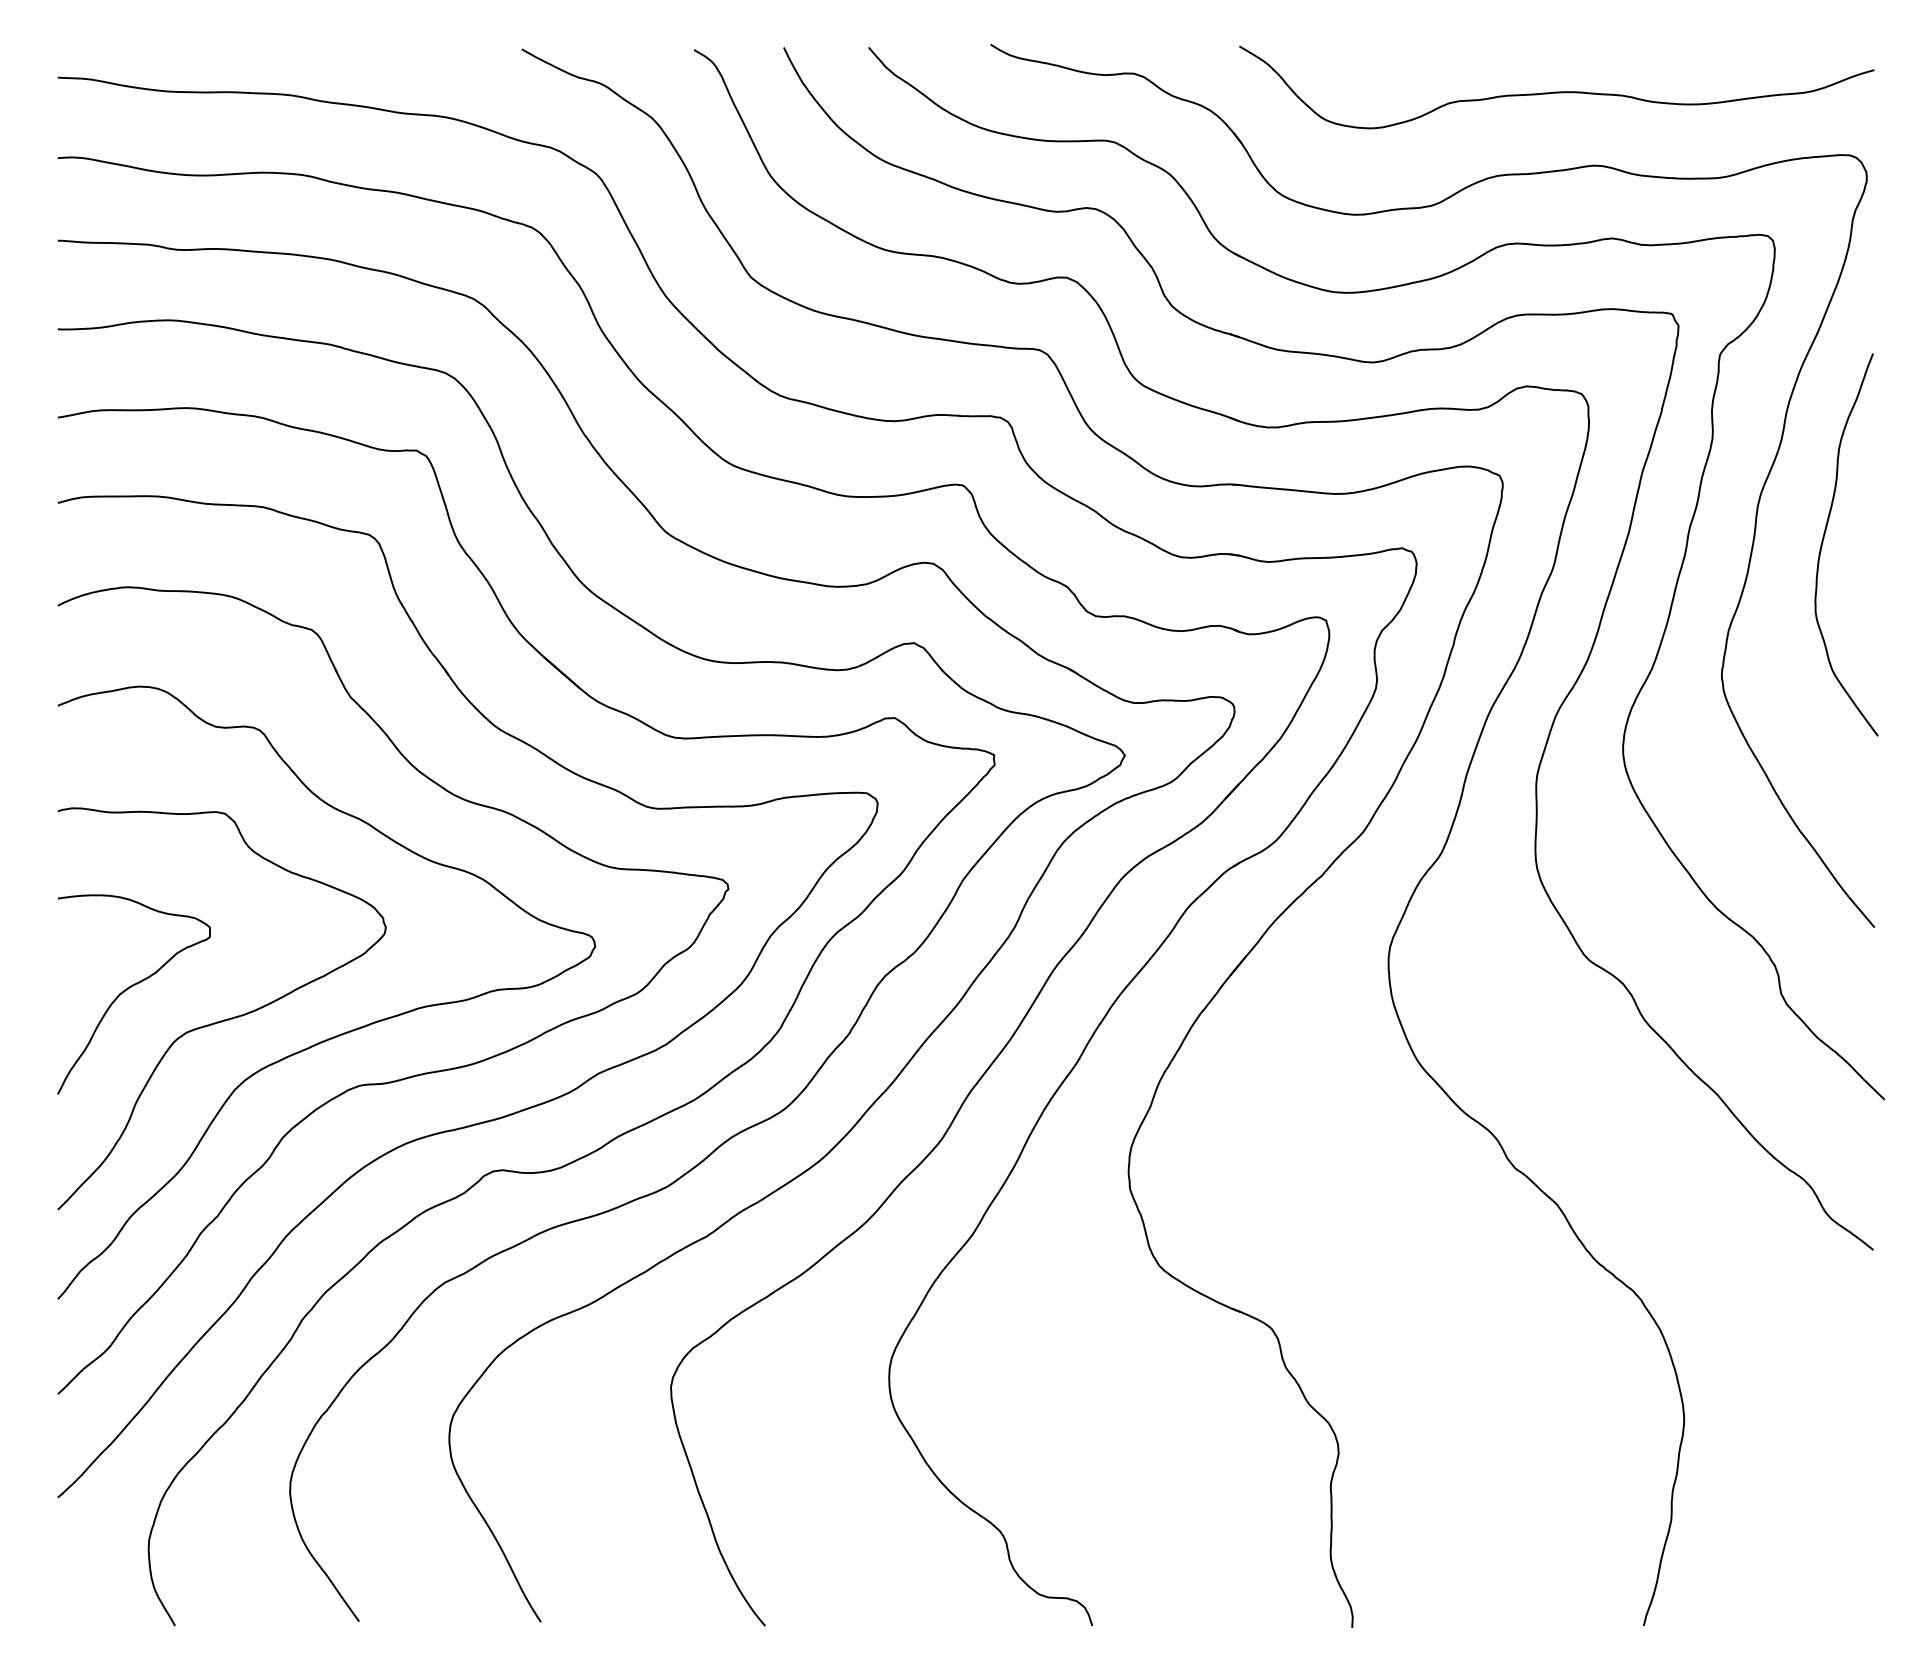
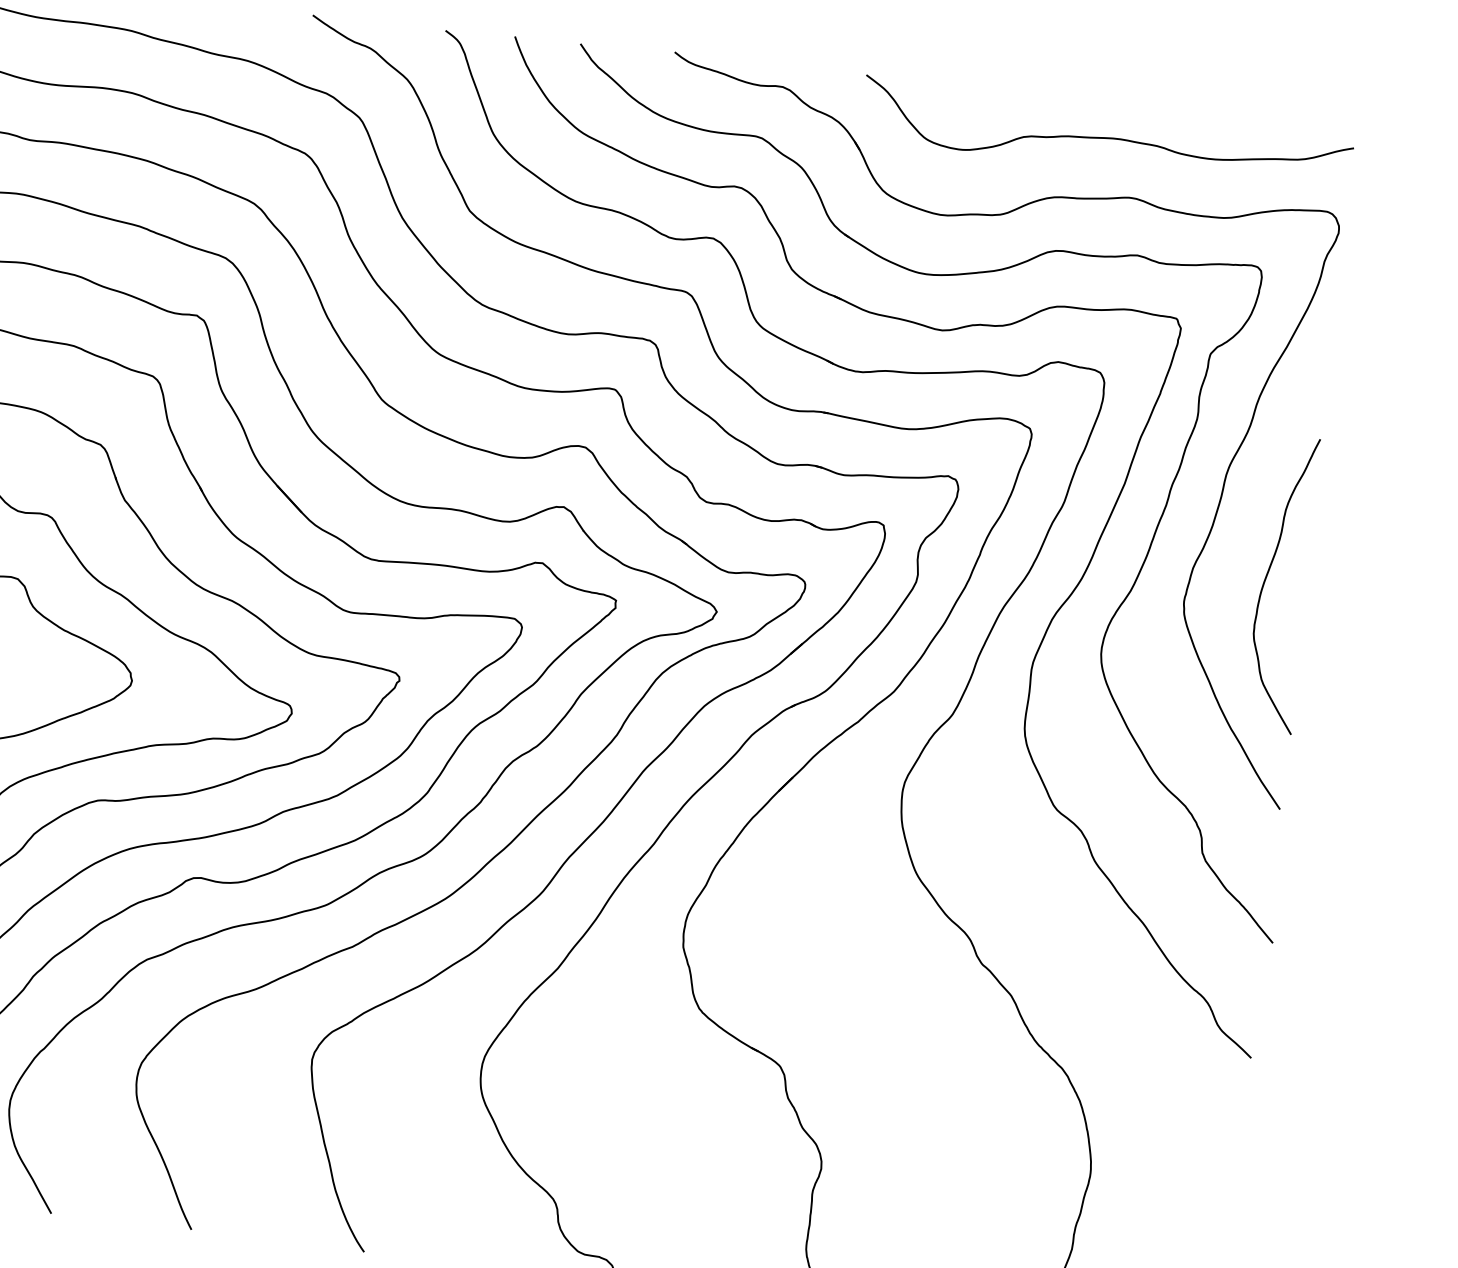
curve: (1824, 538) -> (1266, 577), moved

